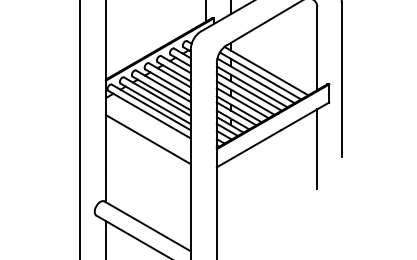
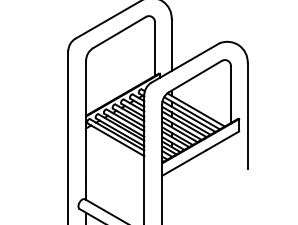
line: (148, 139) -> (115, 156), removed
line: (316, 149) -> (230, 163), removed

